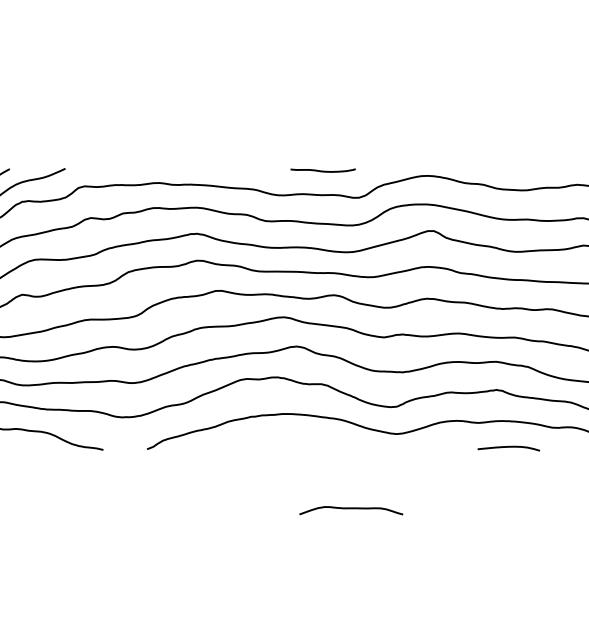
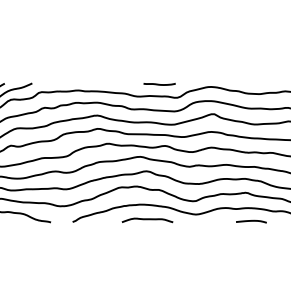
curve: (351, 510) -> (147, 220), moved

